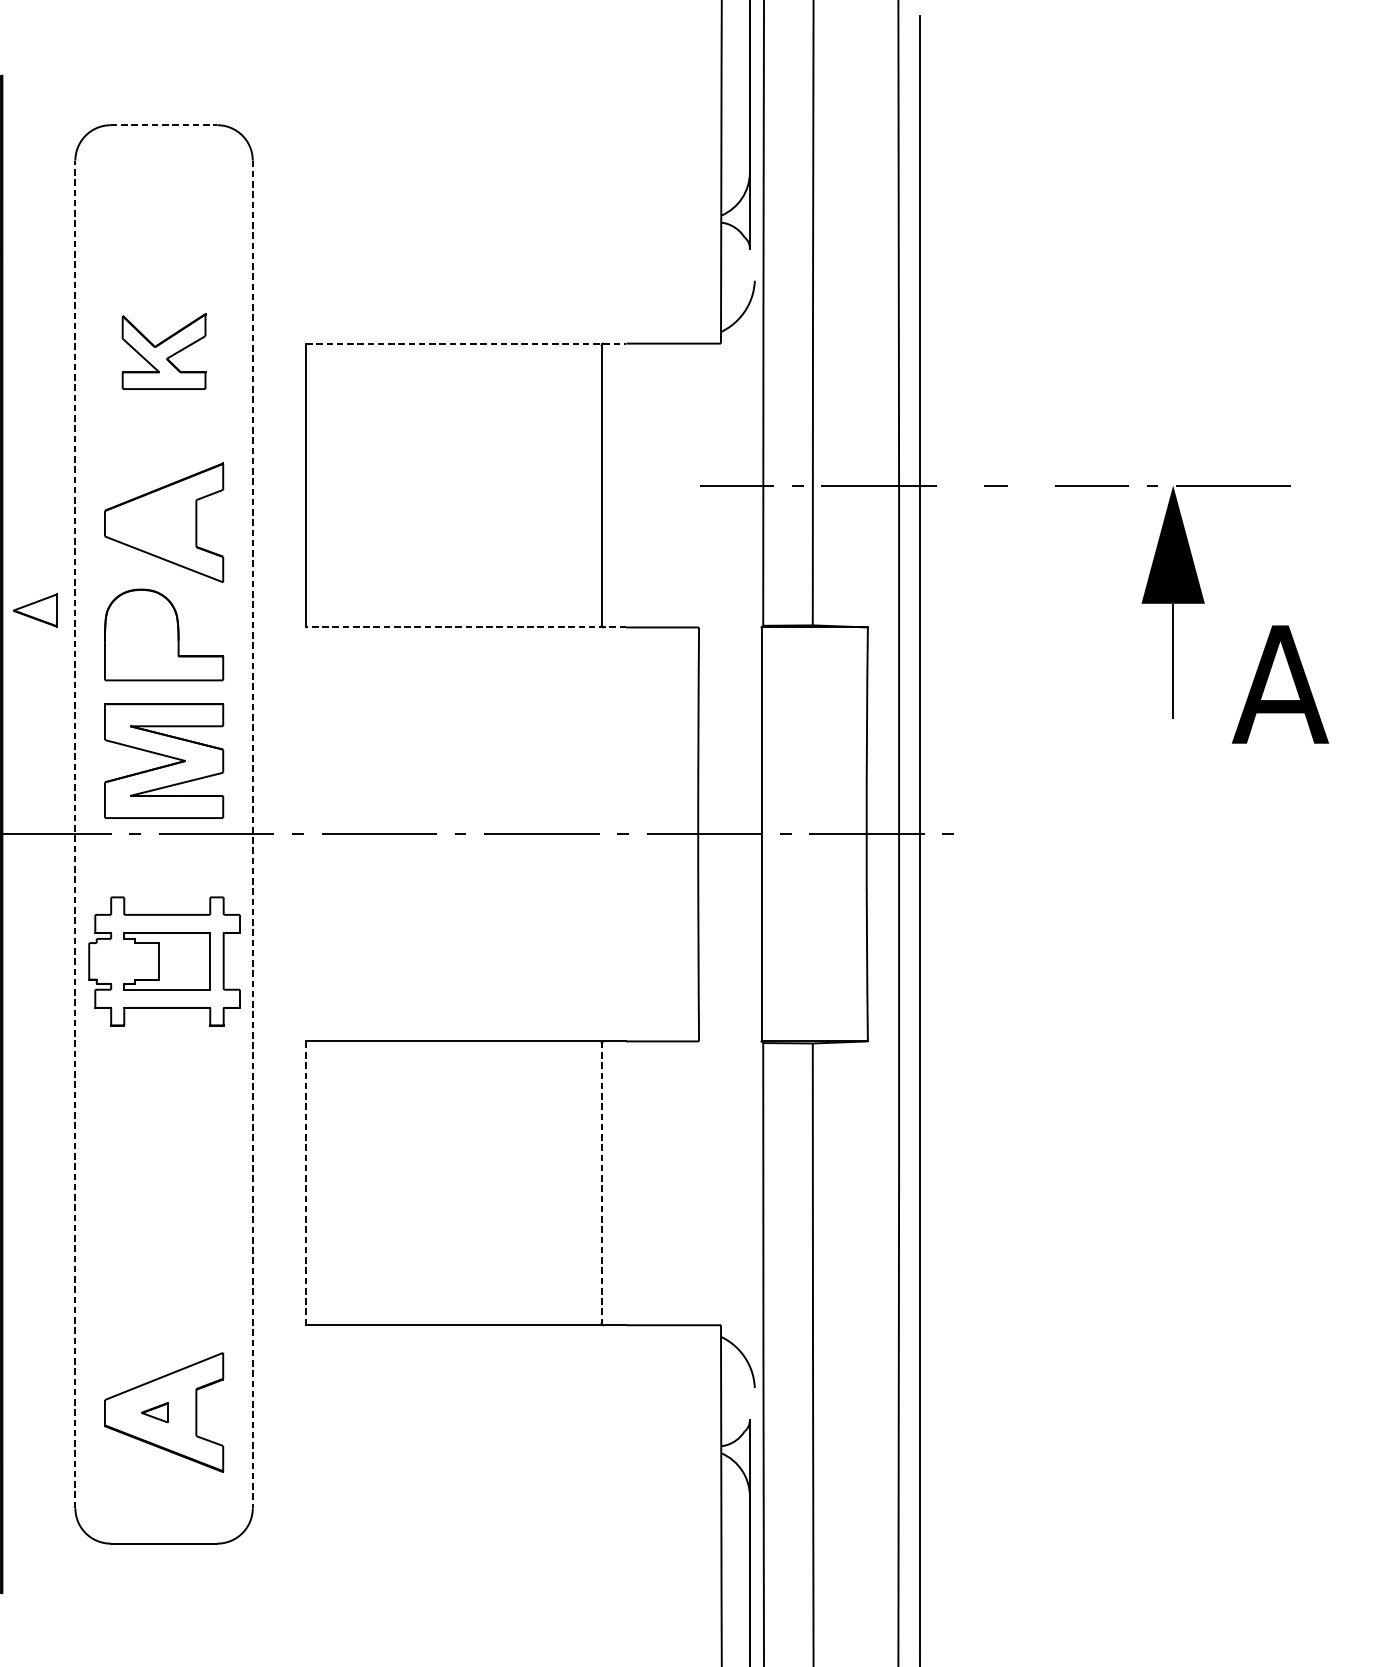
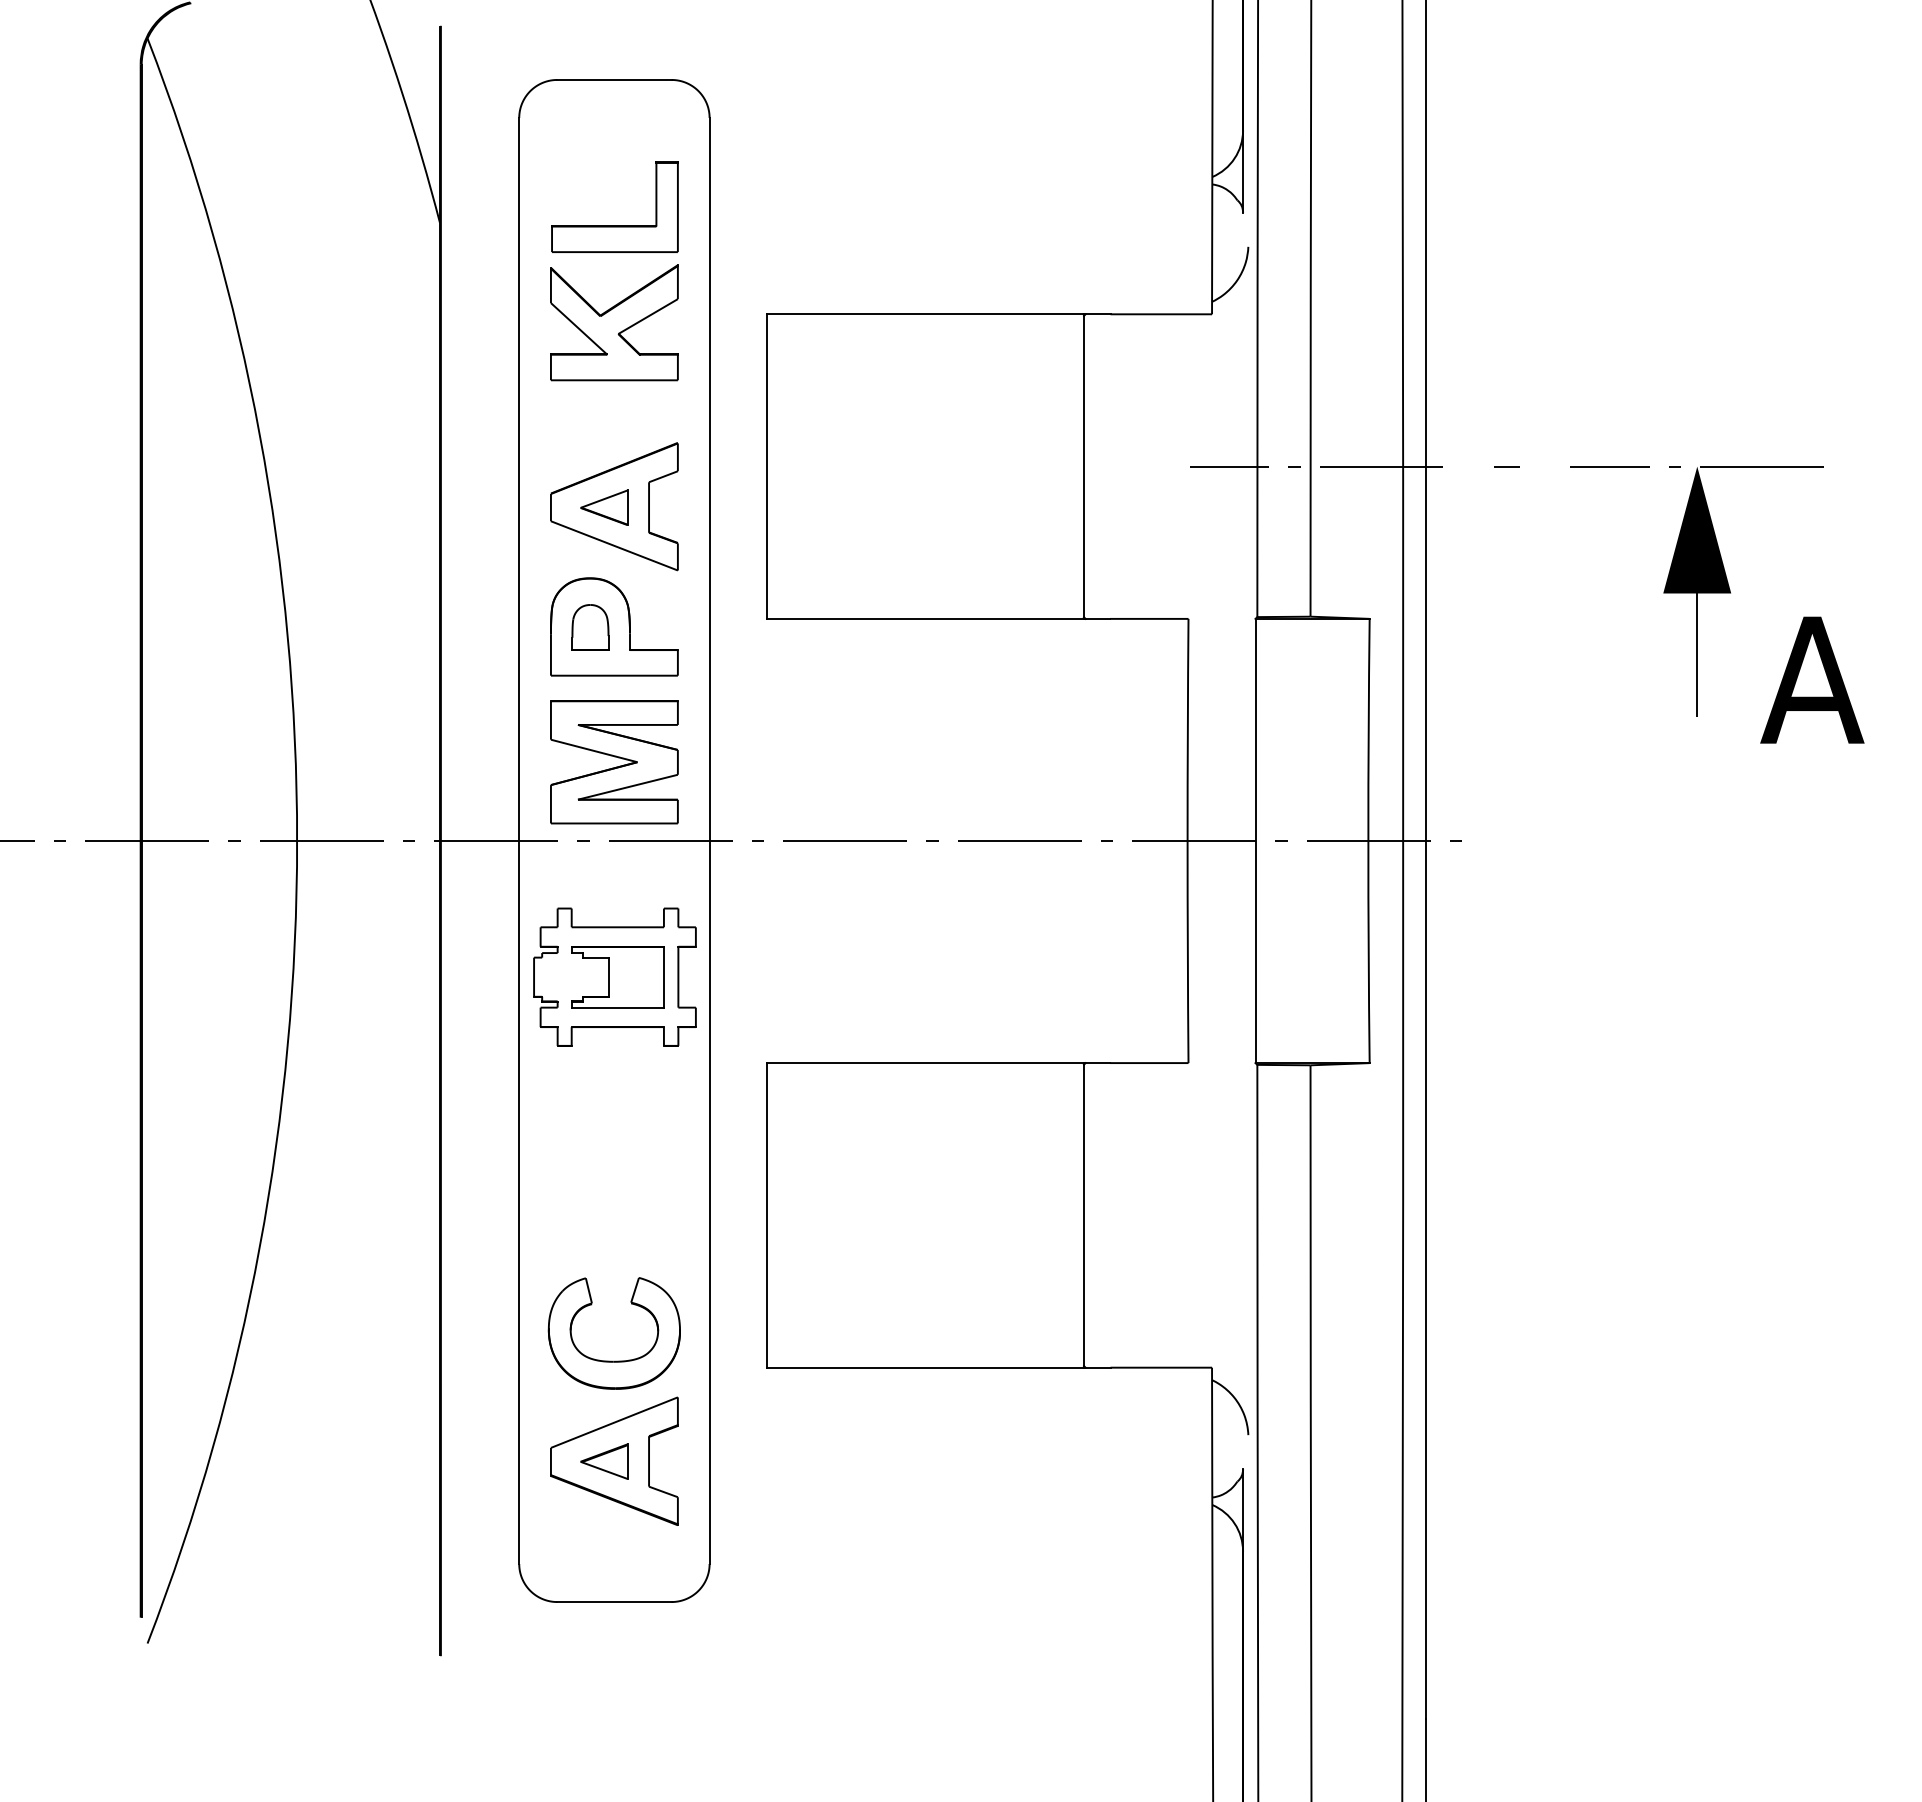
line: (164, 124) -> (614, 79), dashed -> solid
part: (164, 260) -> (614, 225), added
line: (466, 343) -> (938, 314), dashed -> solid
part: (164, 351) -> (614, 322), size x1.43
part: (35, 610) -> (604, 507), moved
line: (466, 627) -> (938, 618), dashed -> solid
part: (141, 635) -> (590, 627), added
line: (75, 833) -> (519, 840), dashed -> solid
line: (252, 834) -> (709, 841), dashed -> solid
line: (305, 1182) -> (766, 1214), dashed -> solid
line: (602, 1182) -> (1084, 1214), dashed -> solid
part: (163, 1318) -> (613, 1360), added
part: (154, 1412) -> (604, 1461), size x1.67

